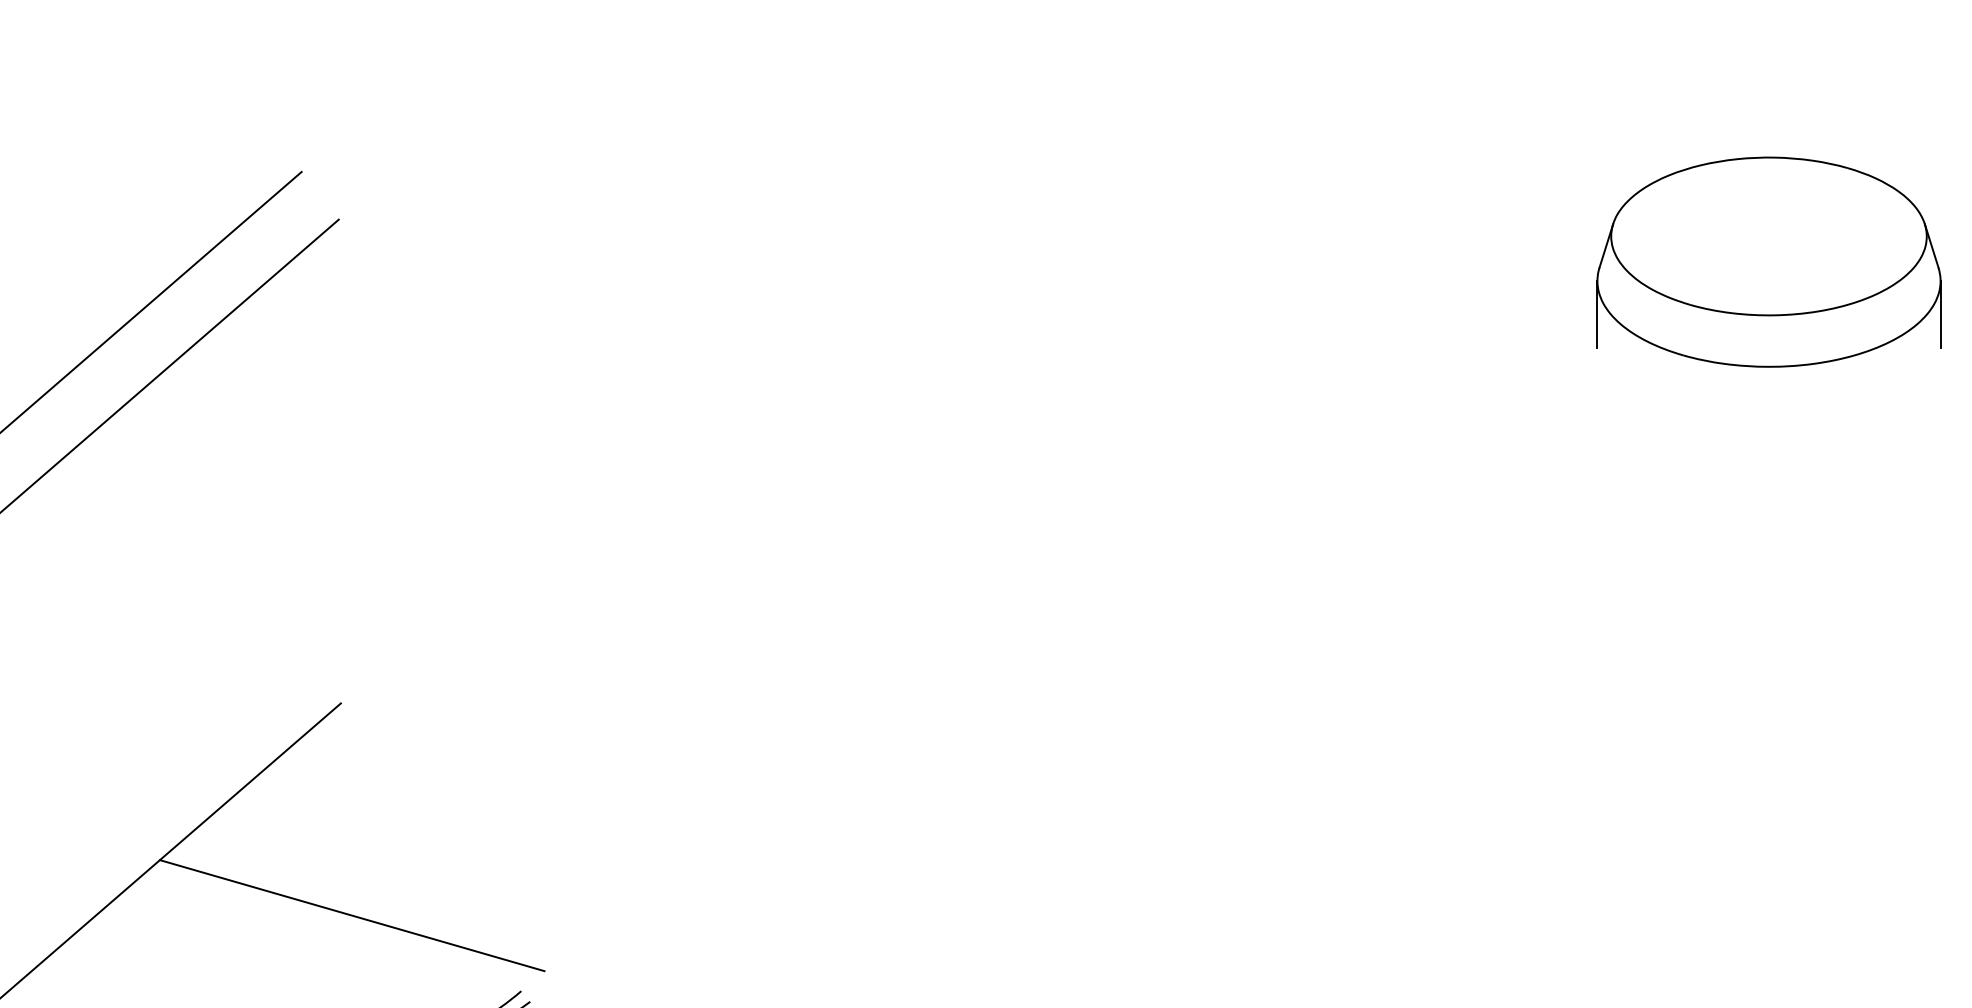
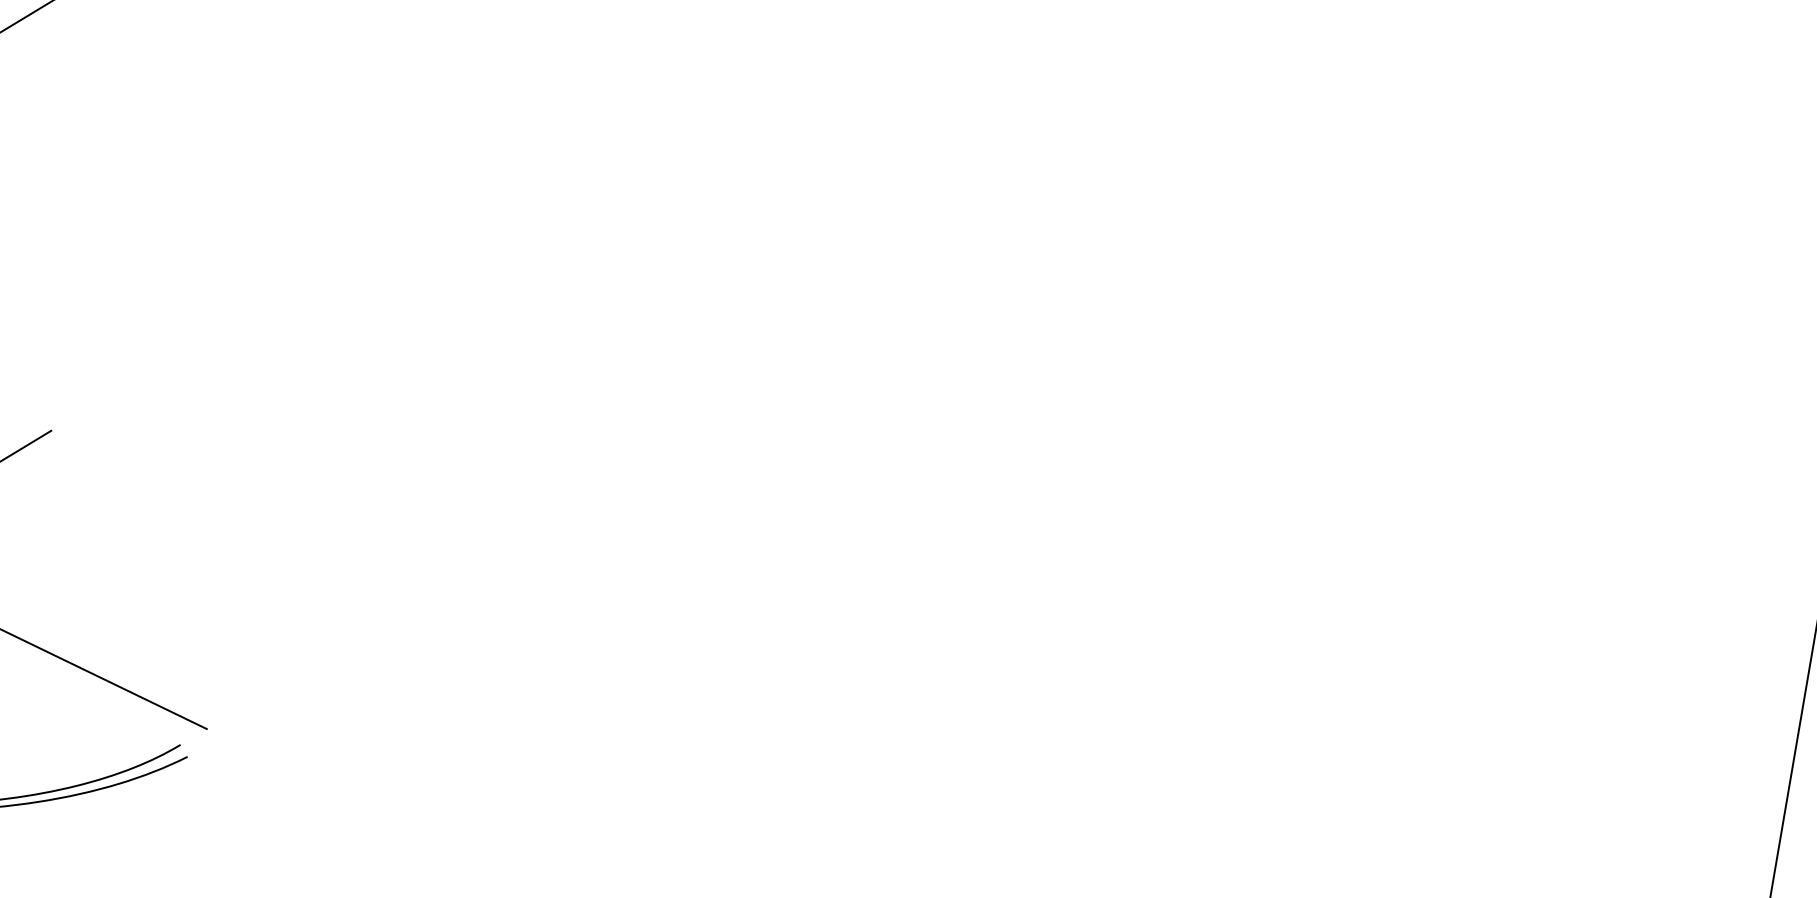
part: (1768, 261) -> (1532, 235), removed

